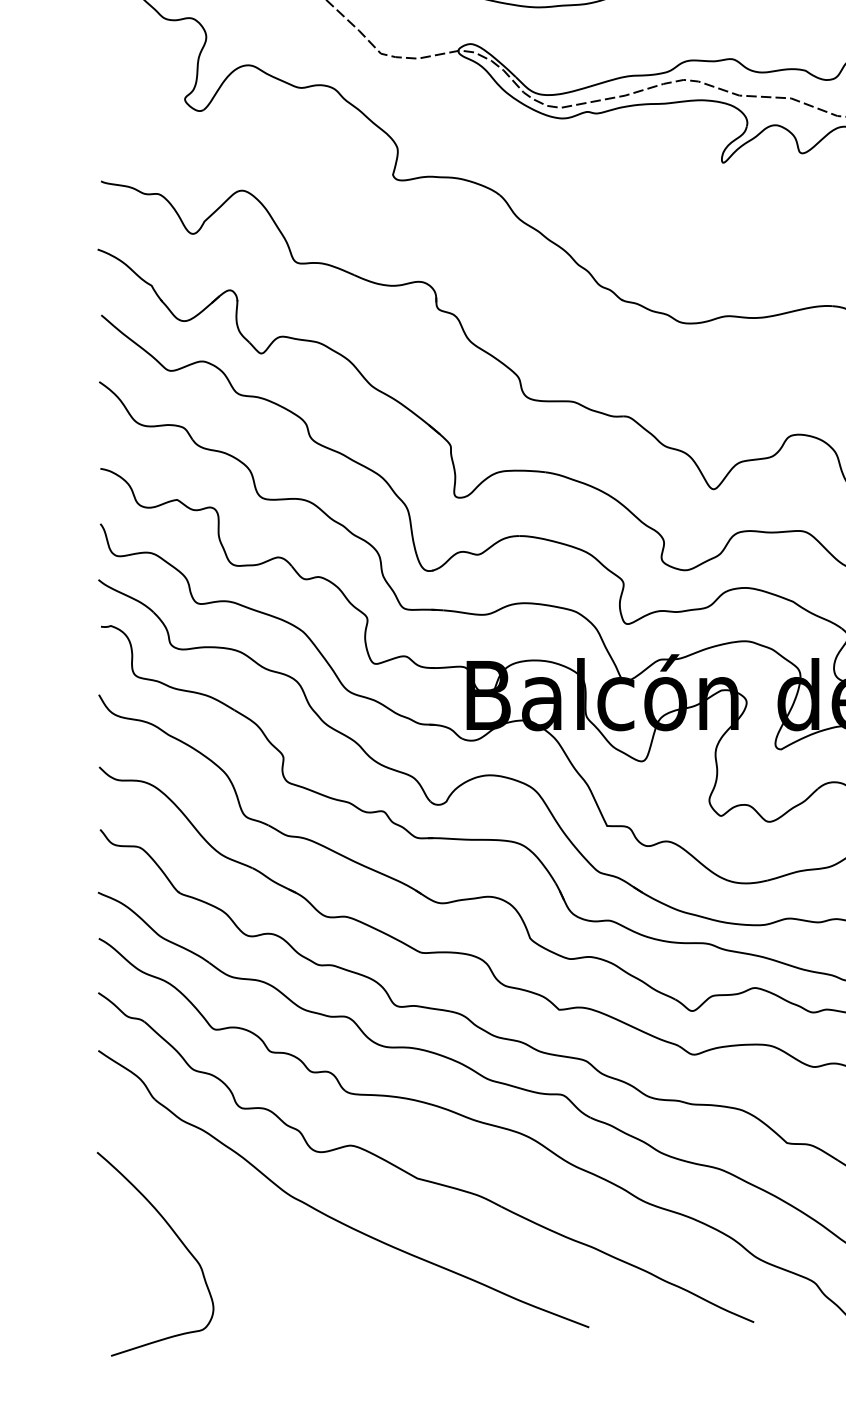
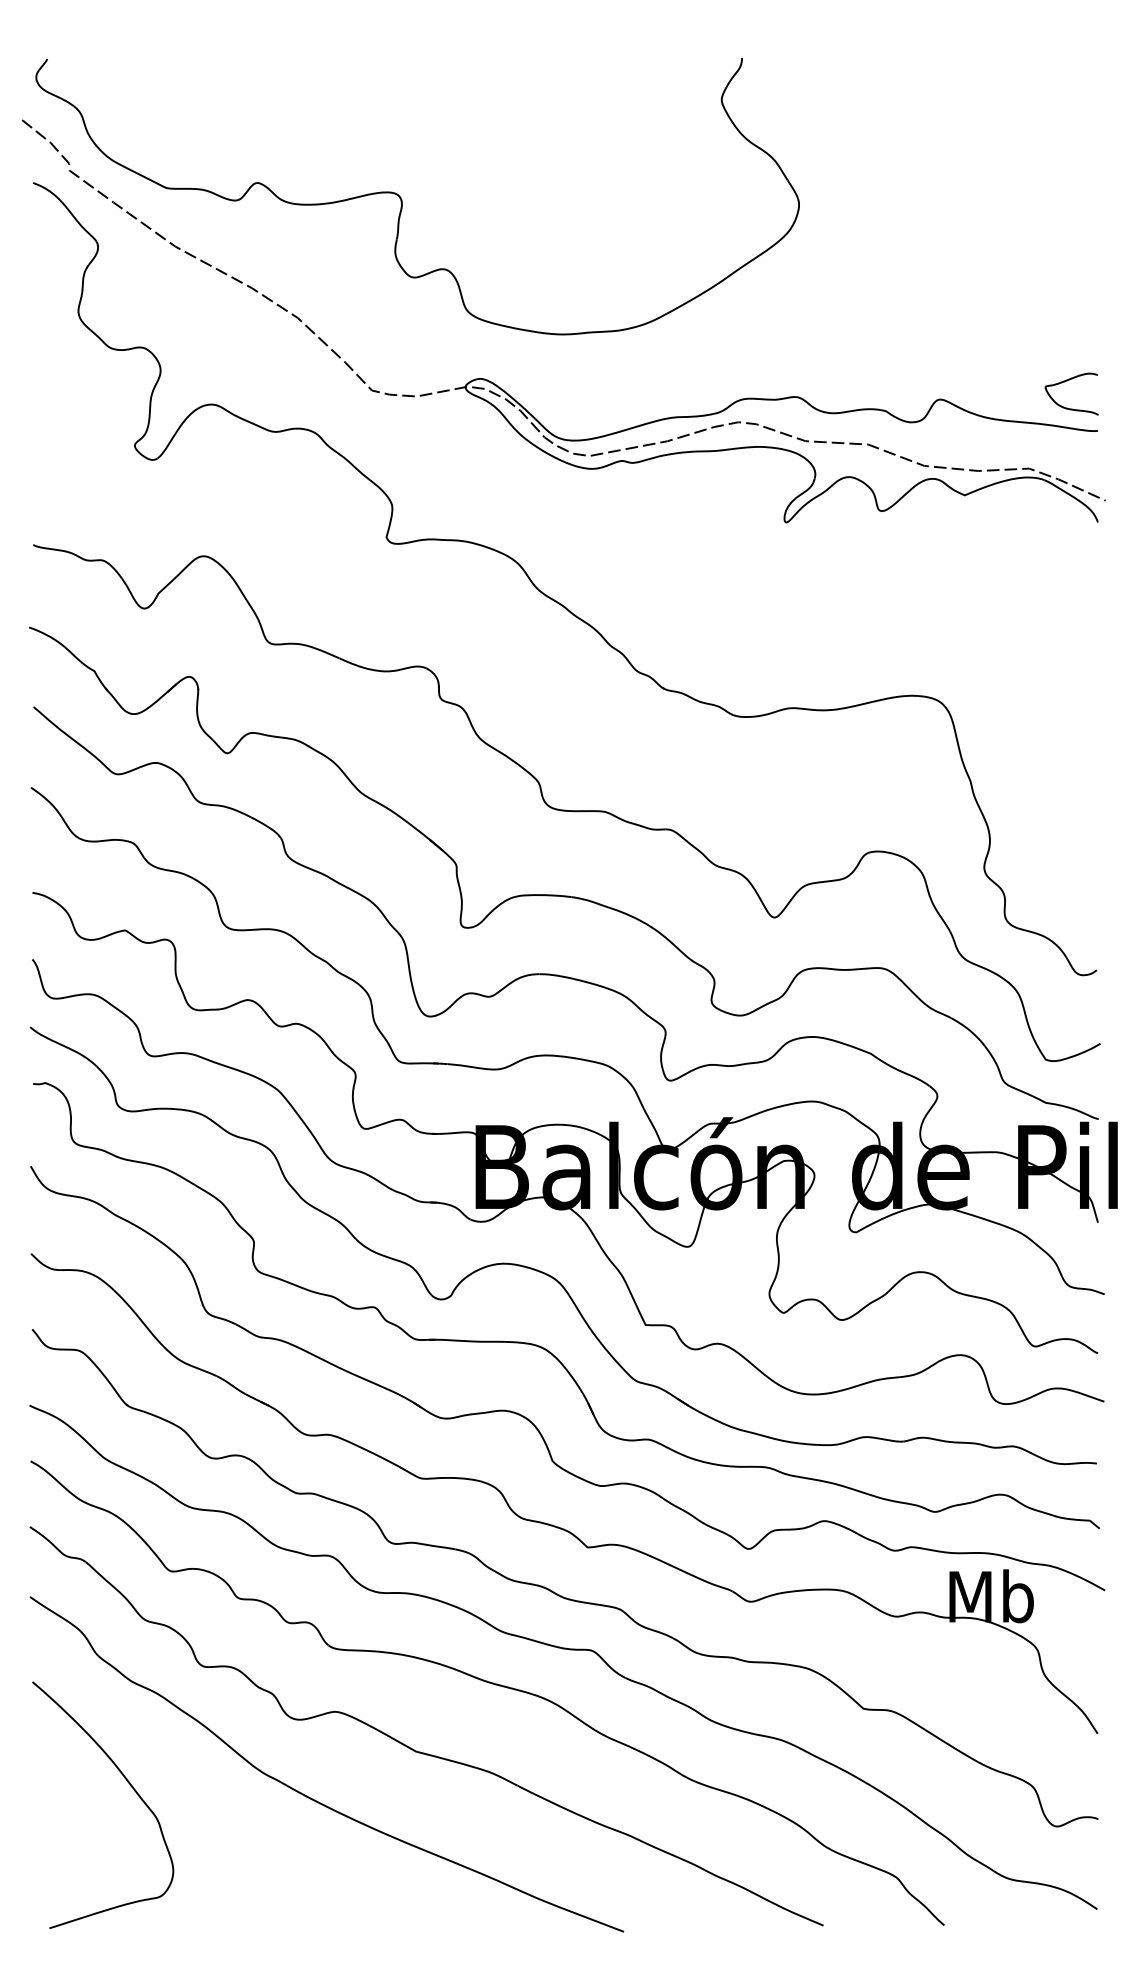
curve: (178, 1238) -> (130, 1786), moved

